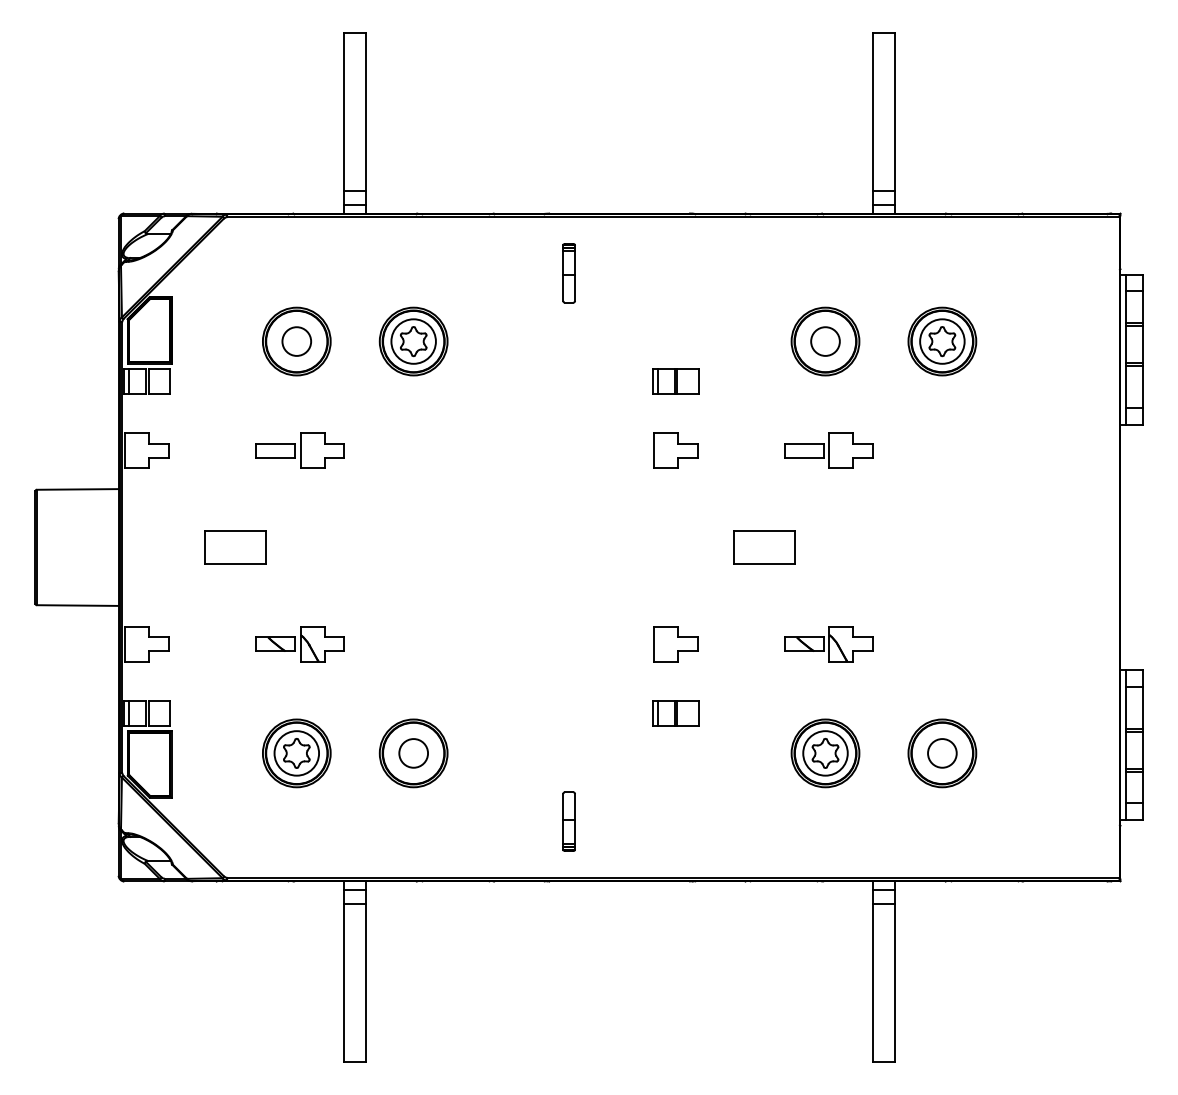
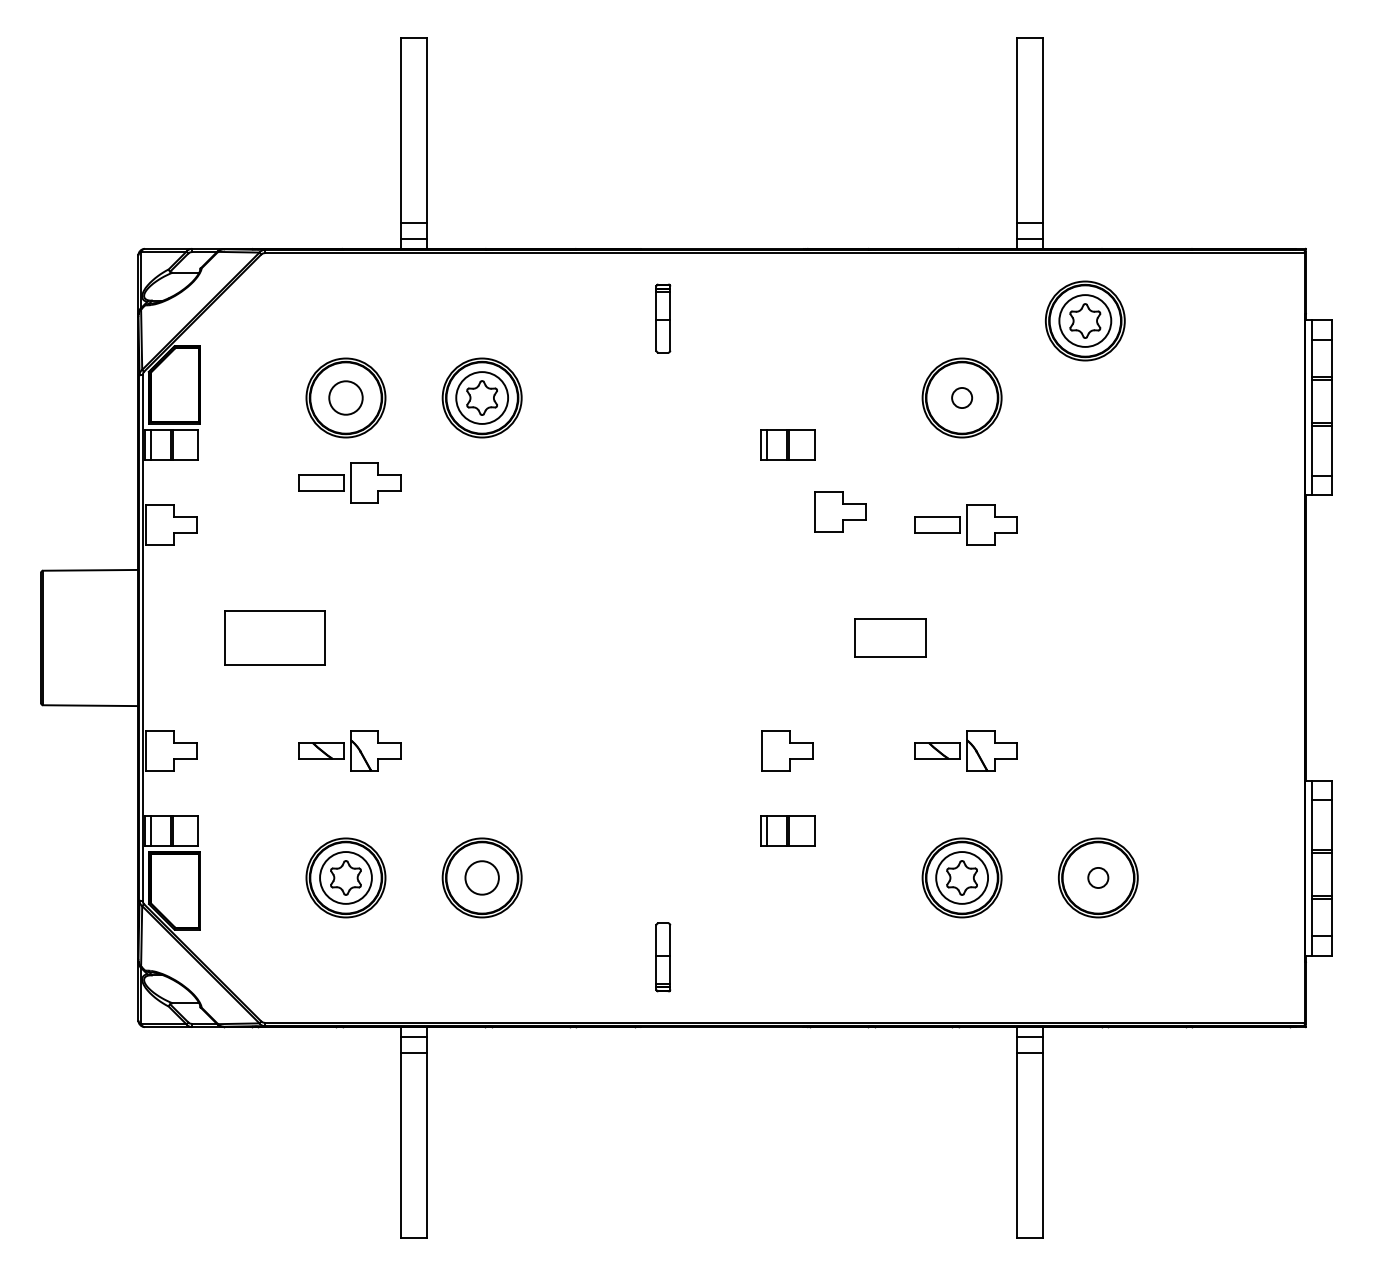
circle: (824, 341) -> (961, 397), size x0.6
part: (942, 341) -> (1085, 320), moved
part: (299, 450) -> (349, 482), moved
part: (675, 450) -> (840, 511), moved
part: (235, 547) -> (274, 637), size x1.4
circle: (942, 753) -> (1098, 877), size x0.6

